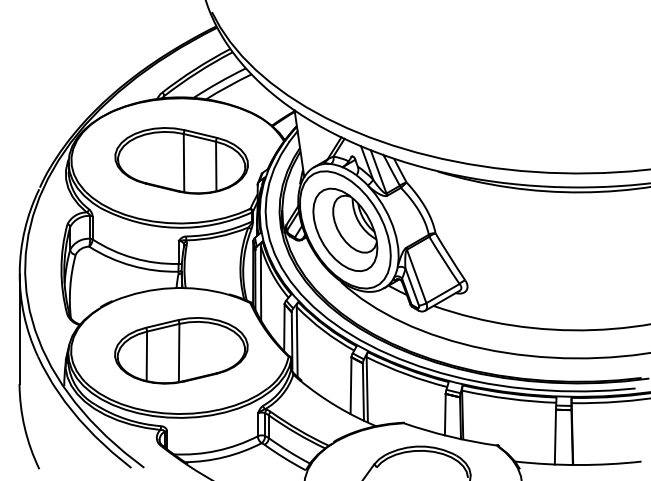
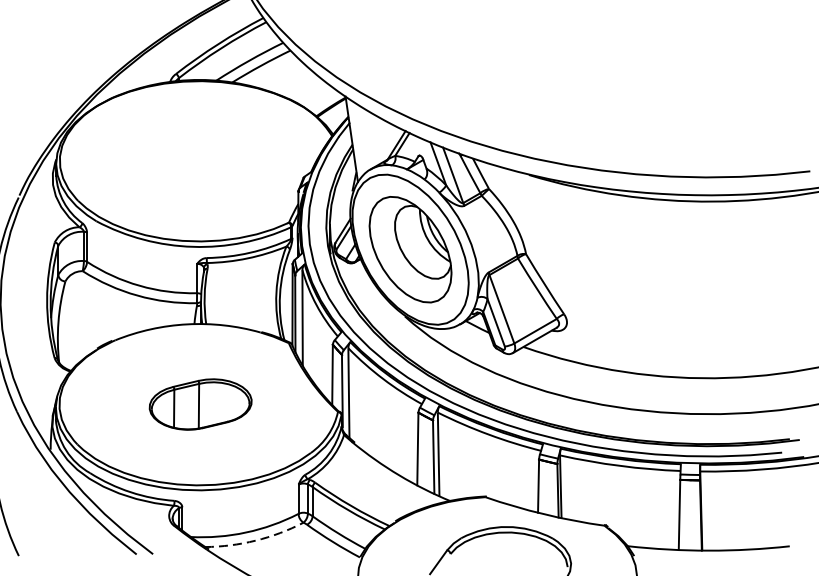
part: (181, 160) -> (200, 160), removed
part: (181, 350) -> (200, 404), size x0.6
arc: (224, 457) -> (255, 541), solid -> dashed

